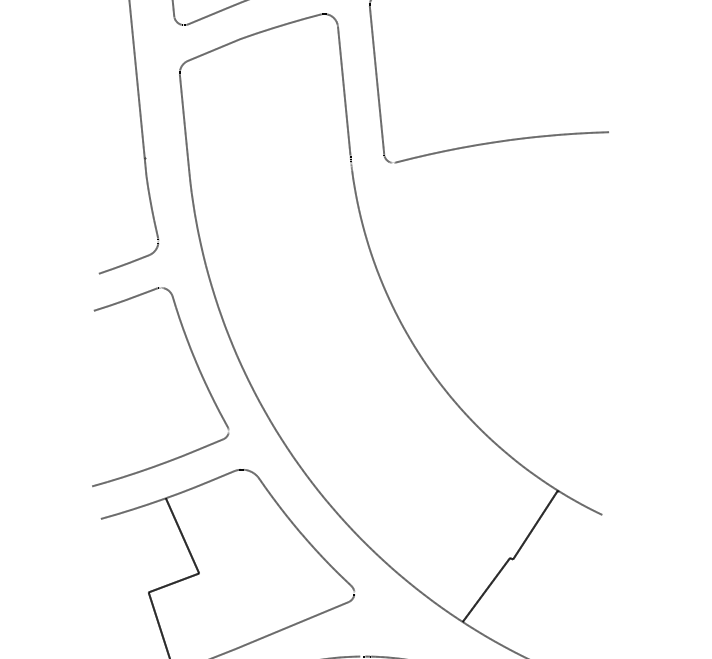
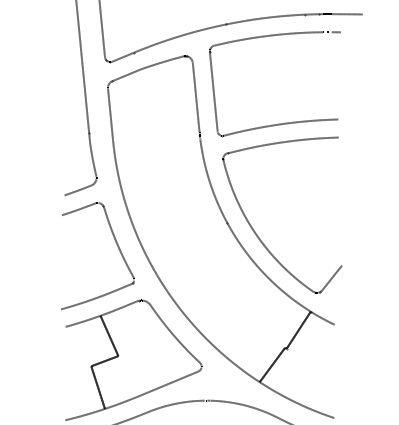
curve: (454, 341) -> (255, 231), added

